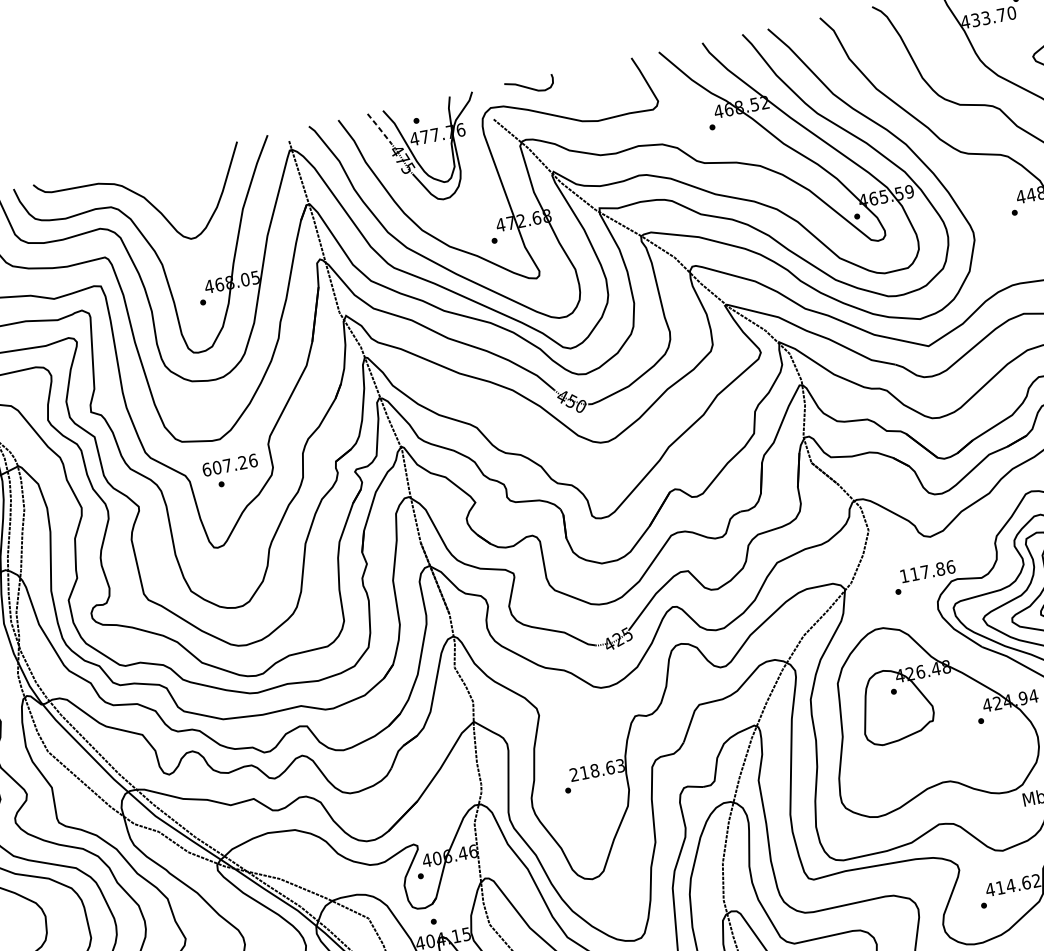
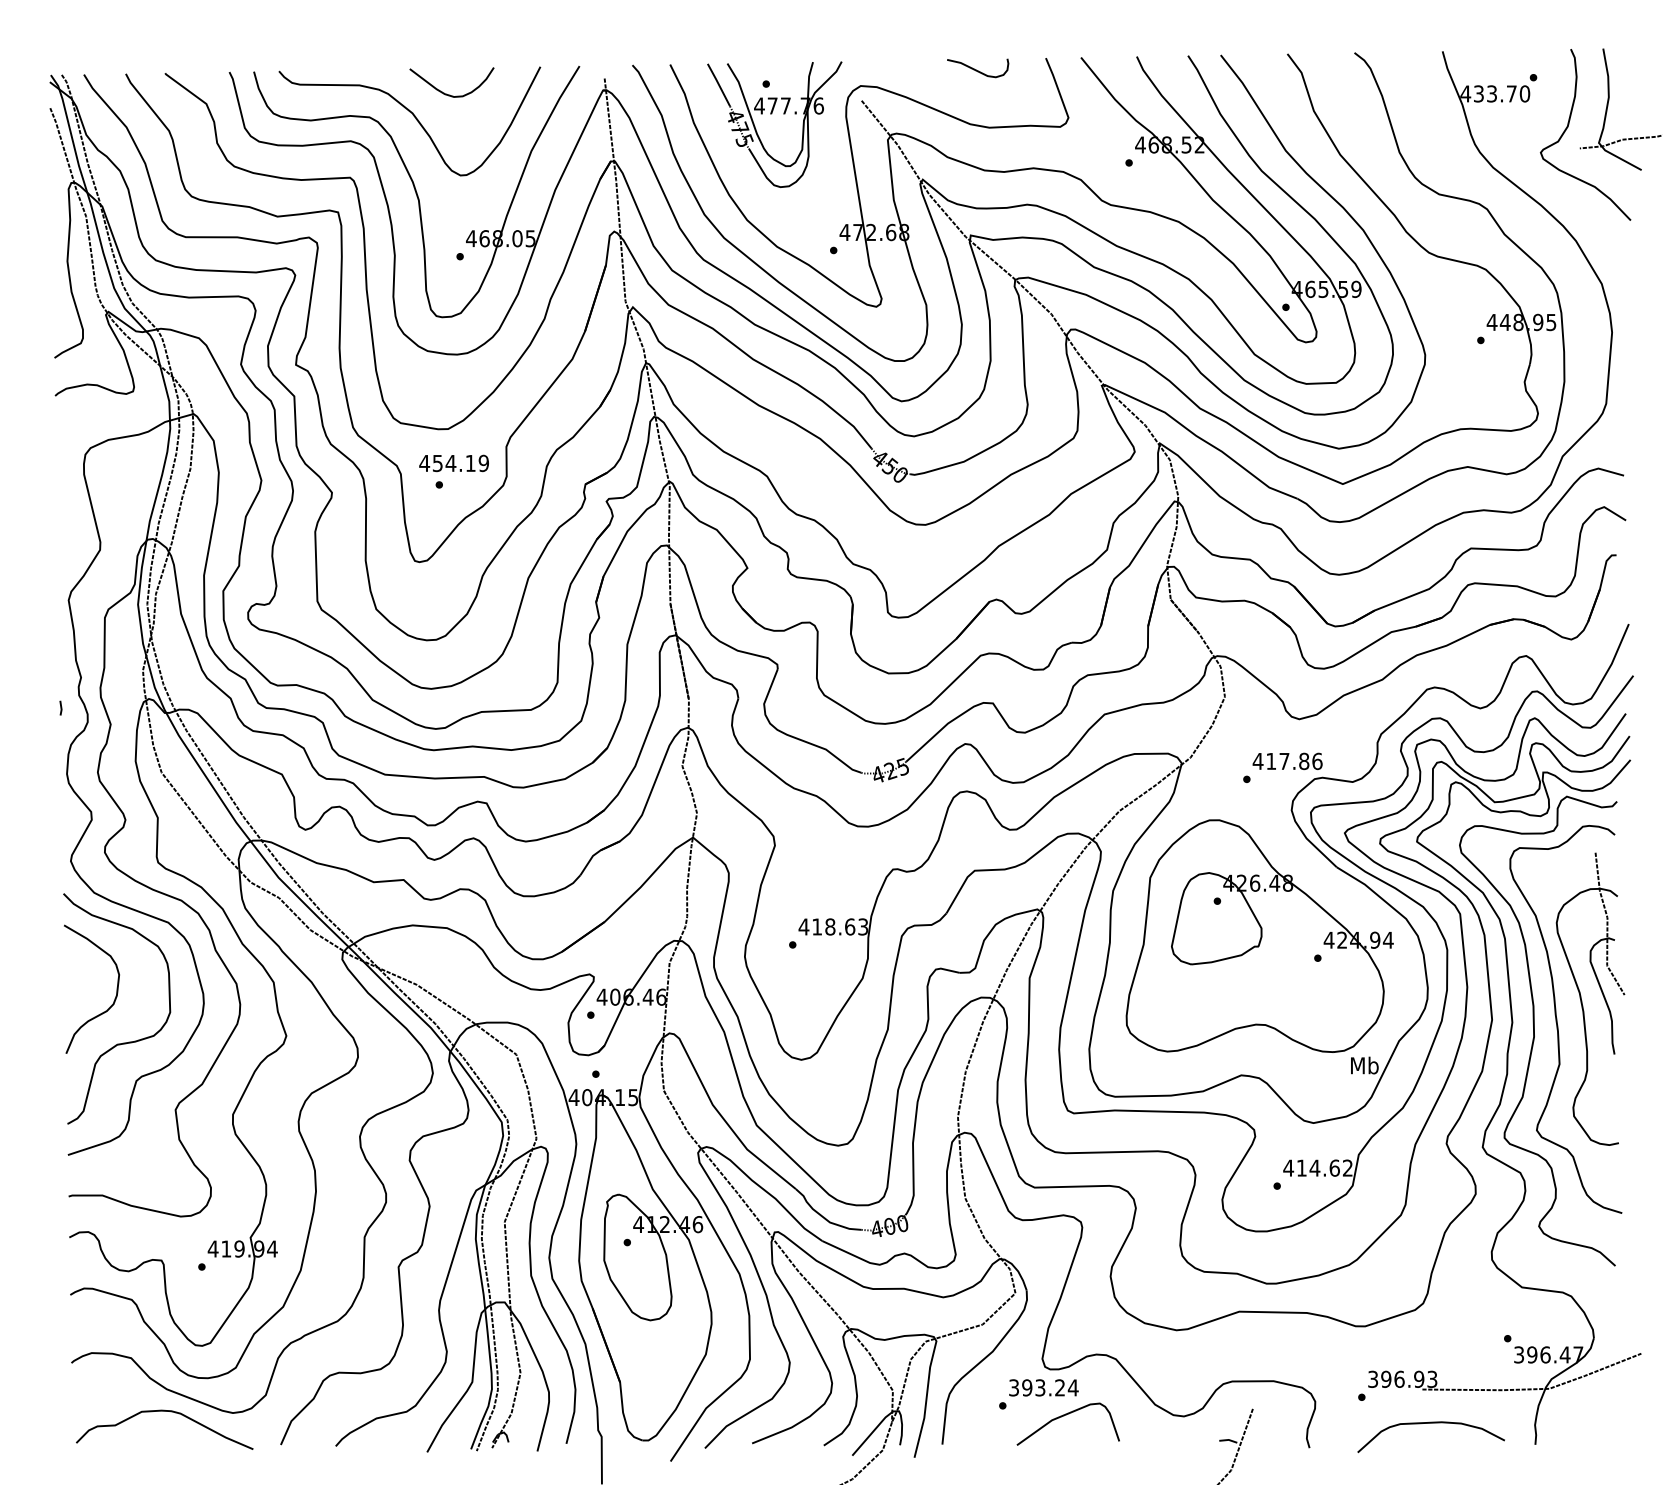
curve: (530, 87) -> (978, 70), moved
line: (379, 128) -> (718, 84), dashed -> solid
curve: (167, 176) -> (446, 93), added
text: (230, 465) -> (454, 463), 607.26 -> 454.19
text: (904, 576) -> (1257, 761), 117.86 -> 417.86
text: (573, 774) -> (803, 926), 218.63 -> 418.63

